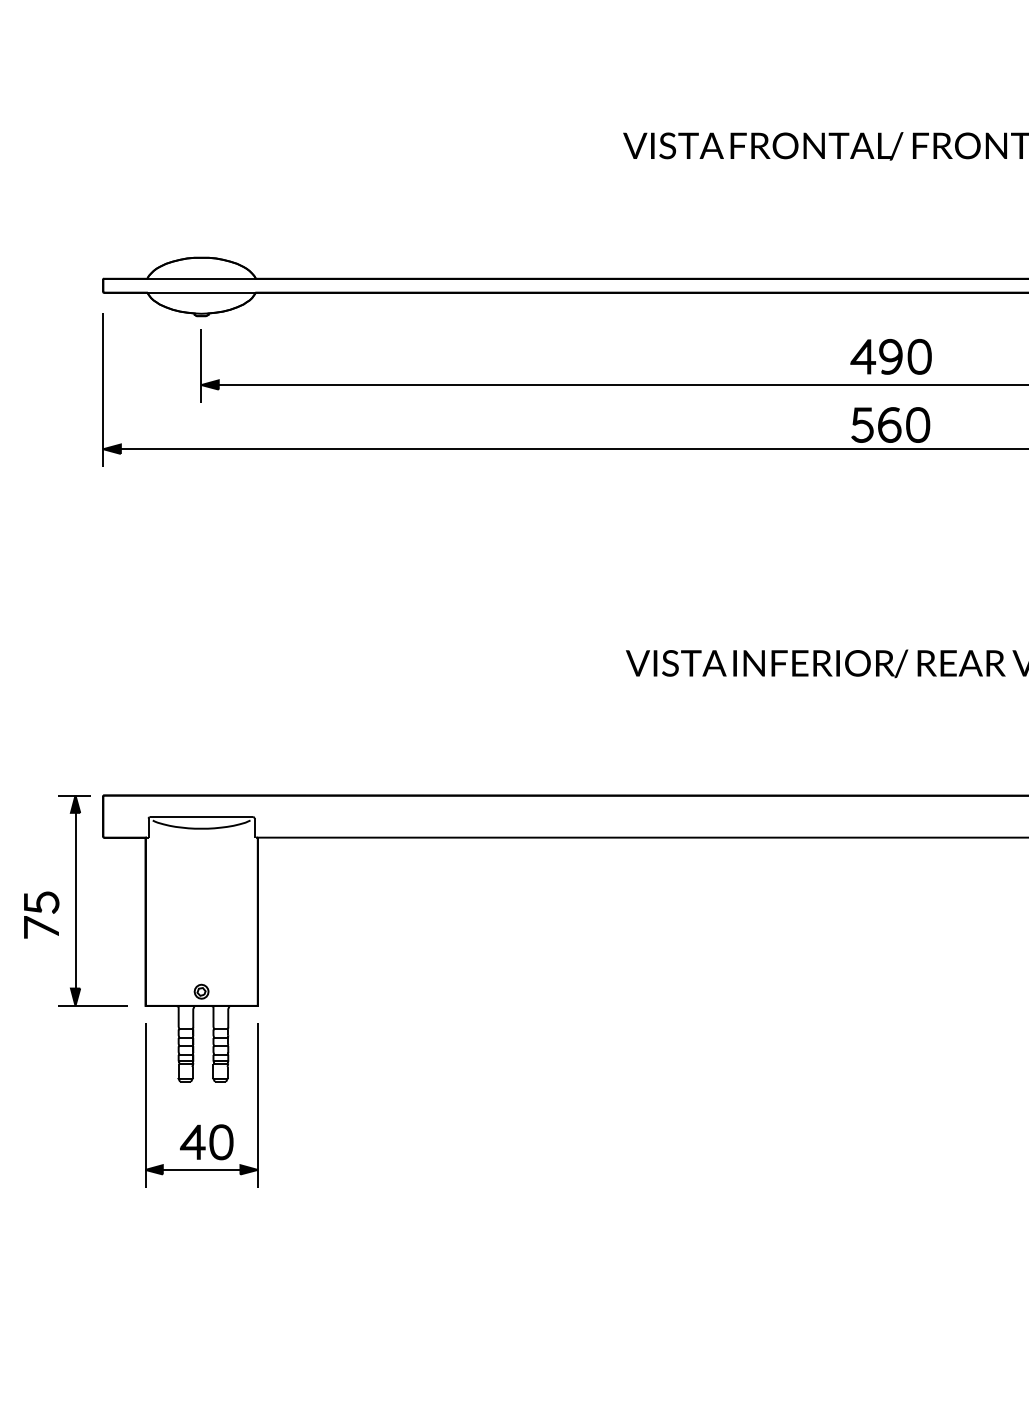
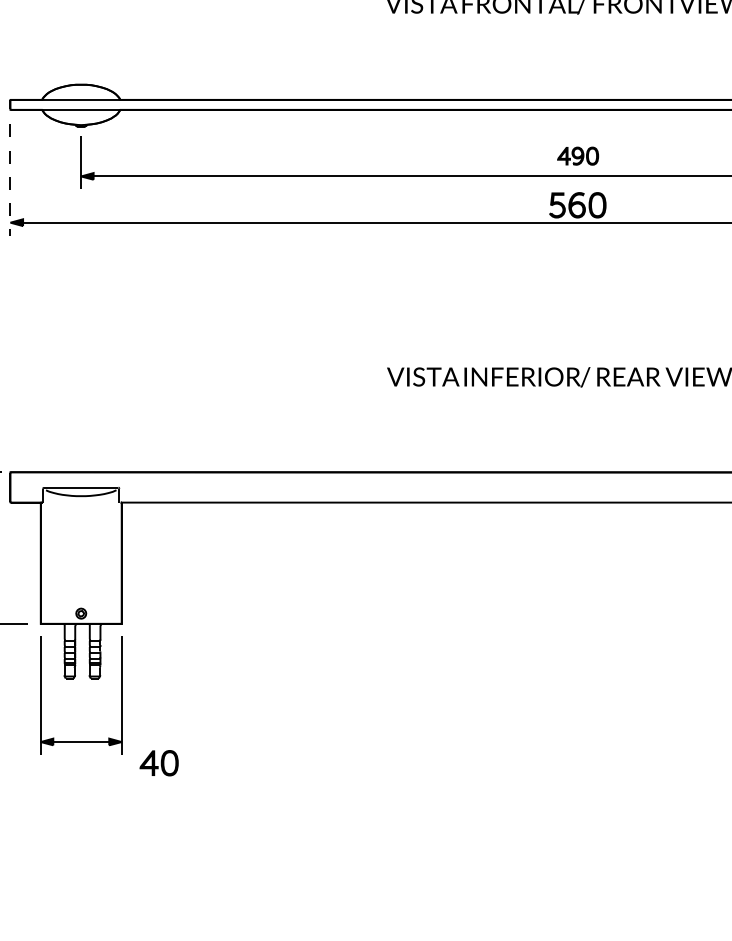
part: (890, 356) -> (577, 155), size x0.7
line: (103, 390) -> (10, 180), solid -> dashed
part: (206, 1142) -> (159, 763), moved

